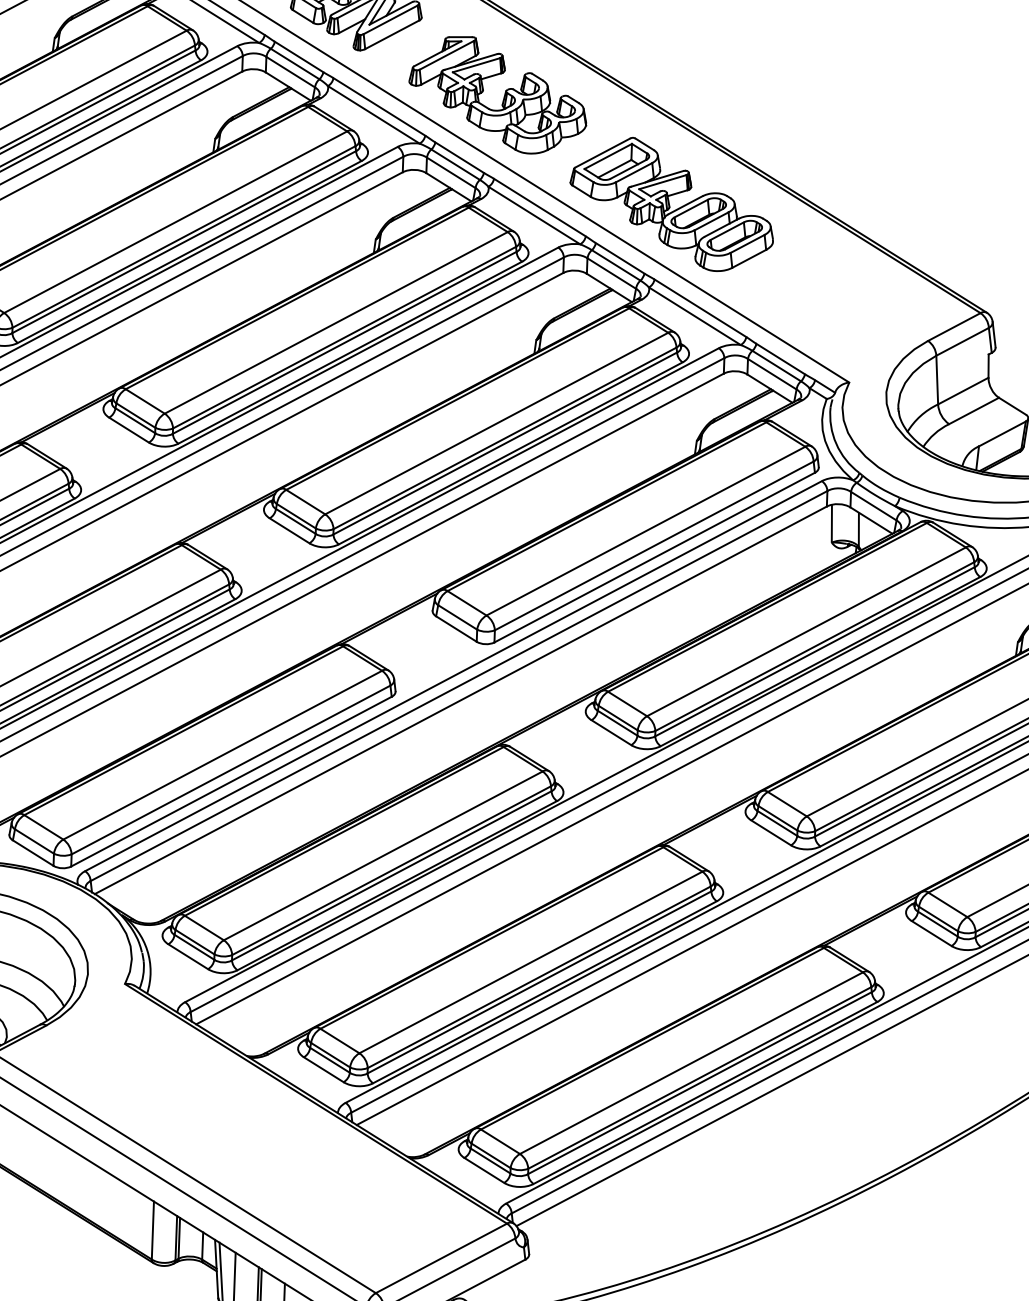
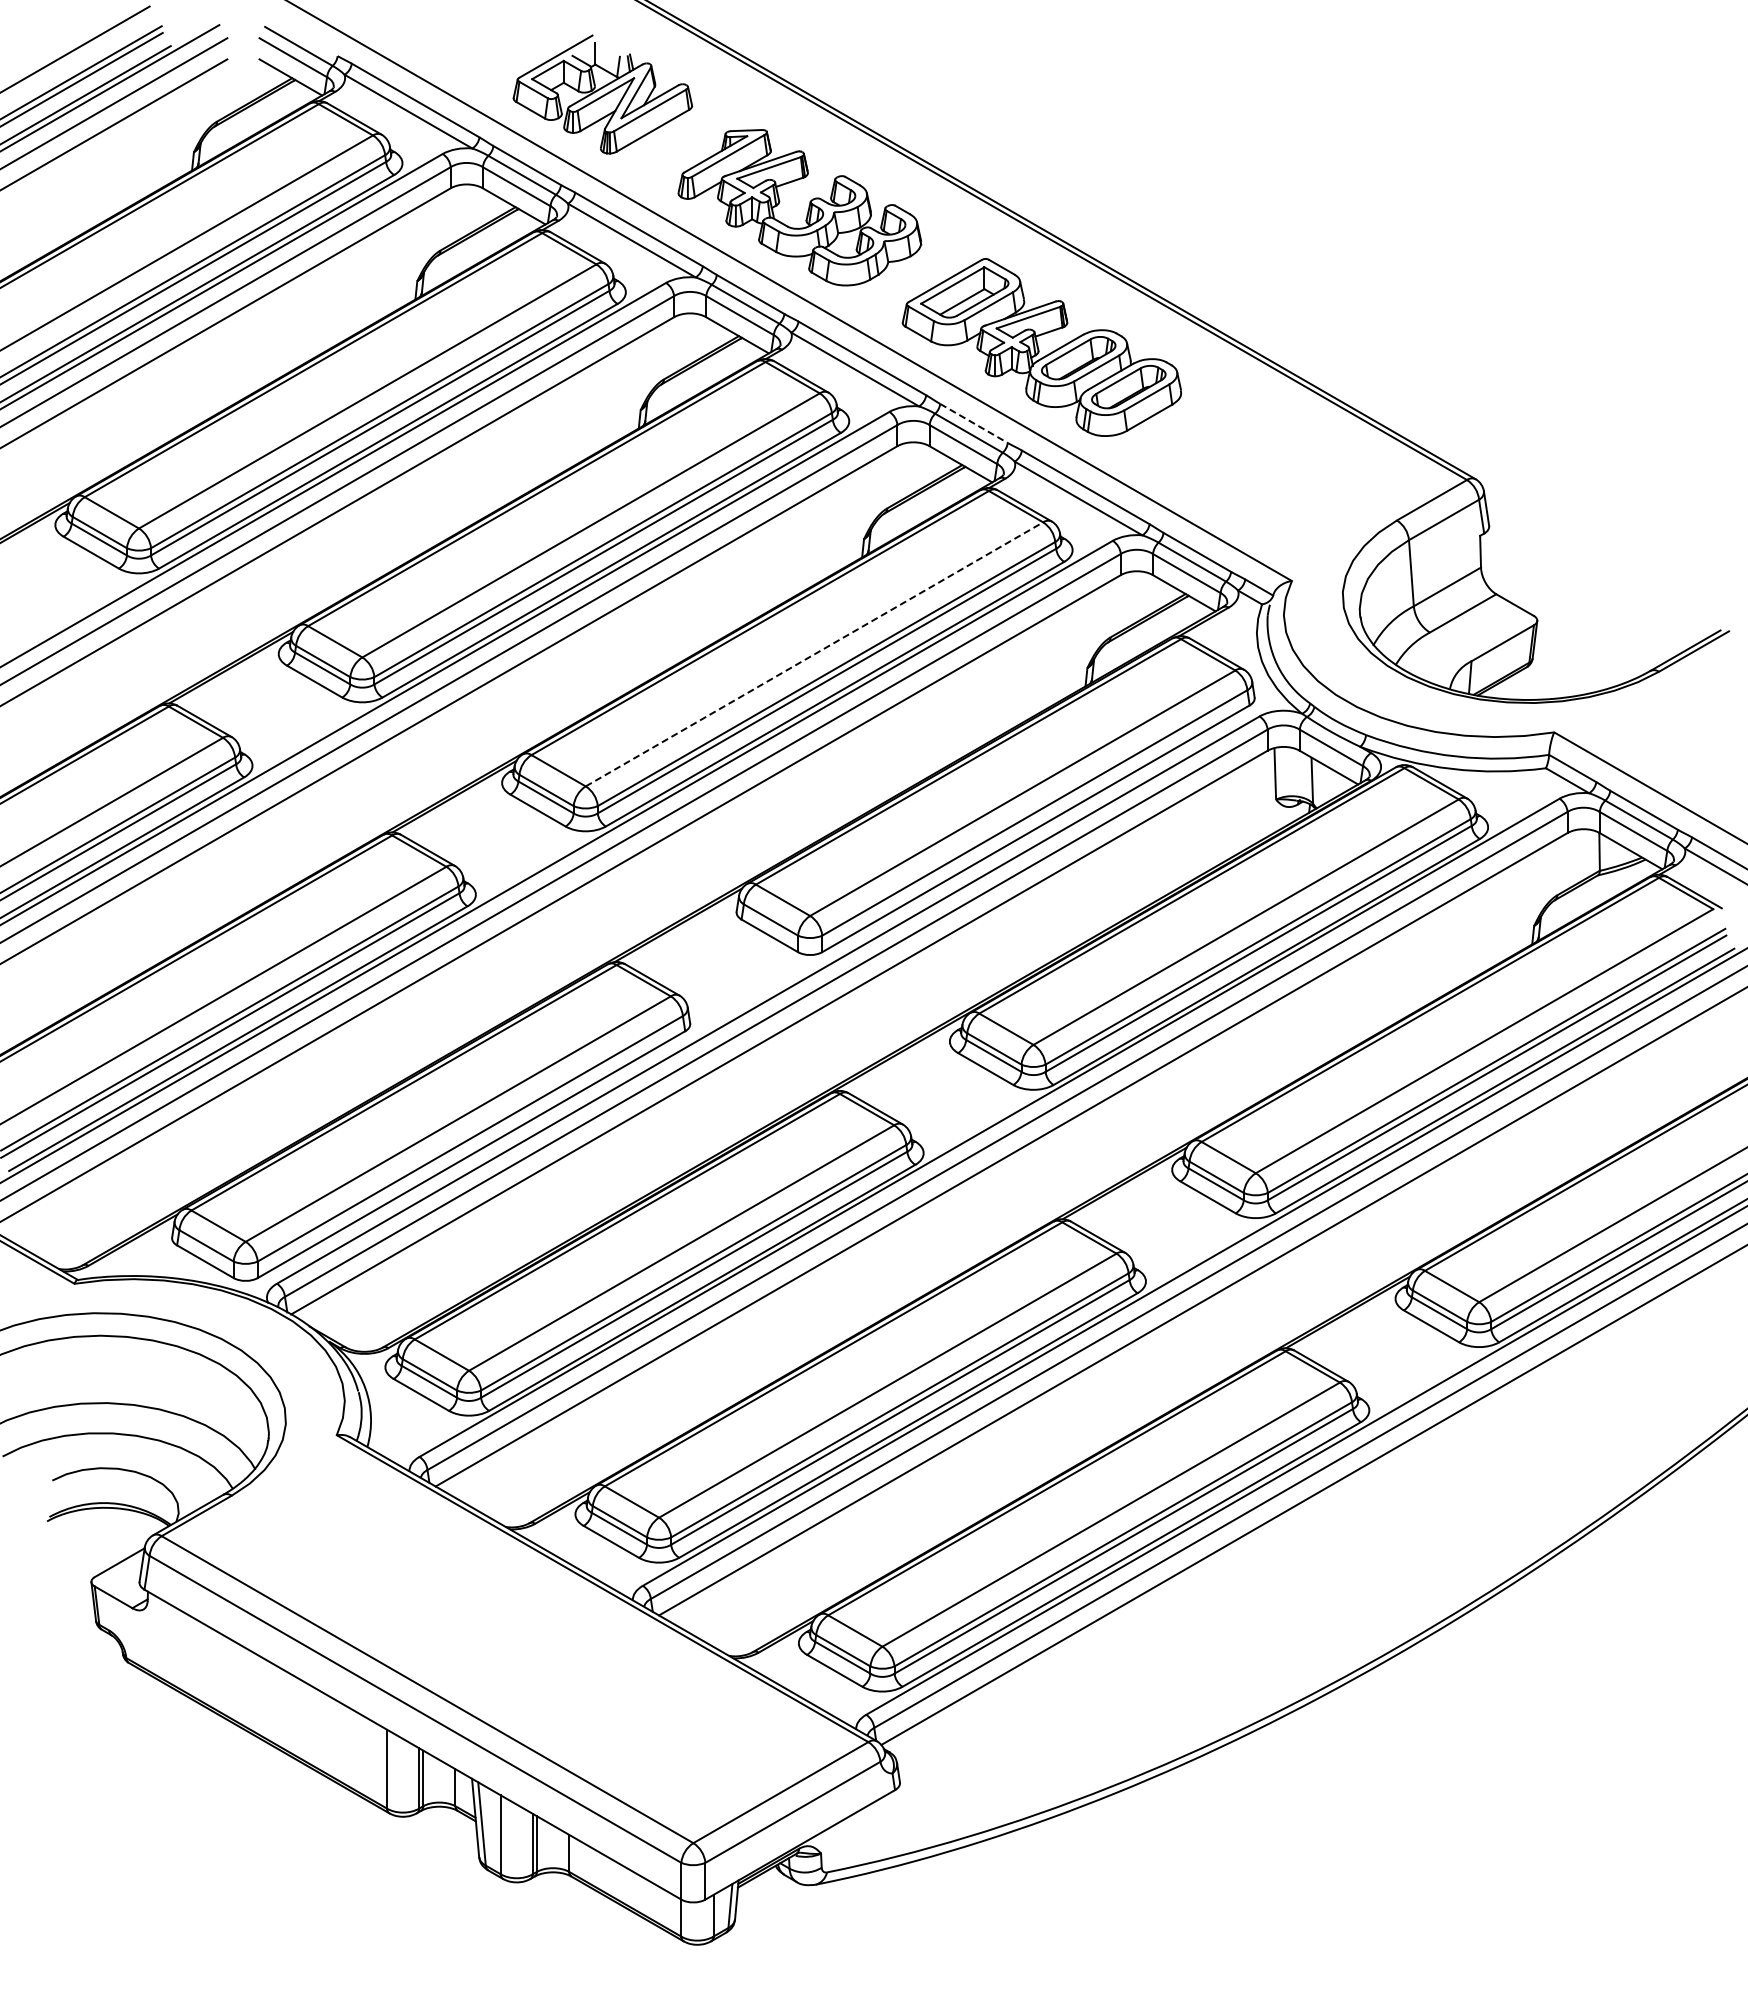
line: (620, 258) -> (974, 423), solid -> dashed
line: (496, 423) -> (814, 654), solid -> dashed

